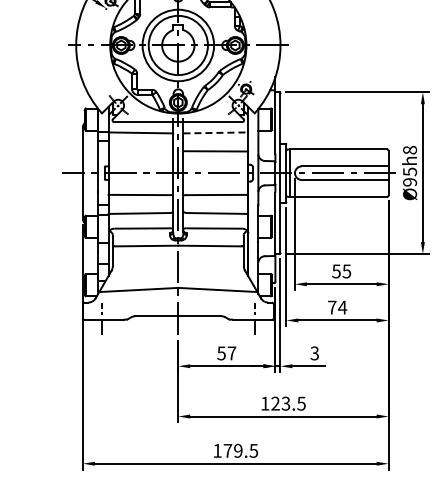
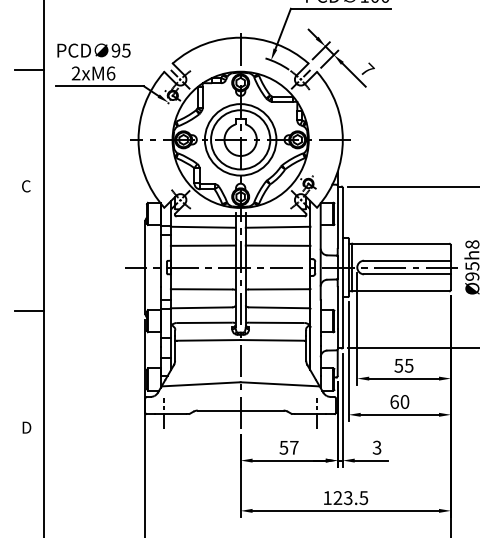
line: (216, 133) -> (278, 227), dashed -> solid
line: (140, 151) -> (202, 245), added
text: (337, 307) -> (399, 401), 74 -> 60

